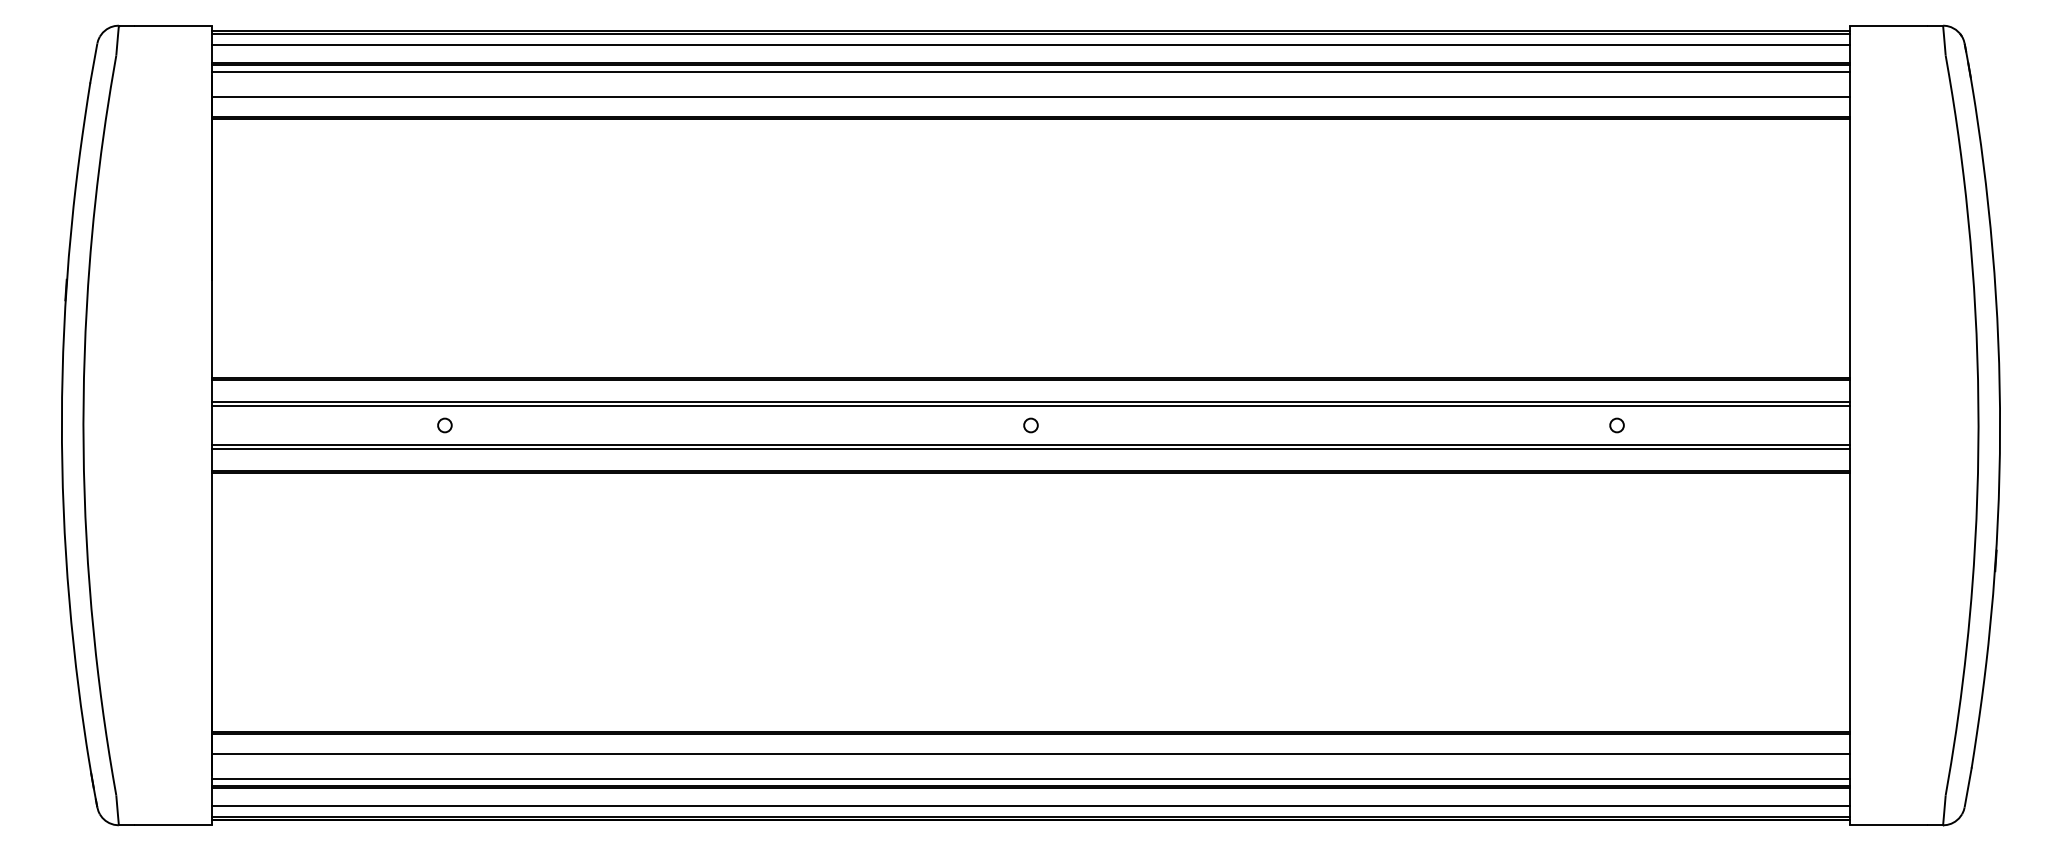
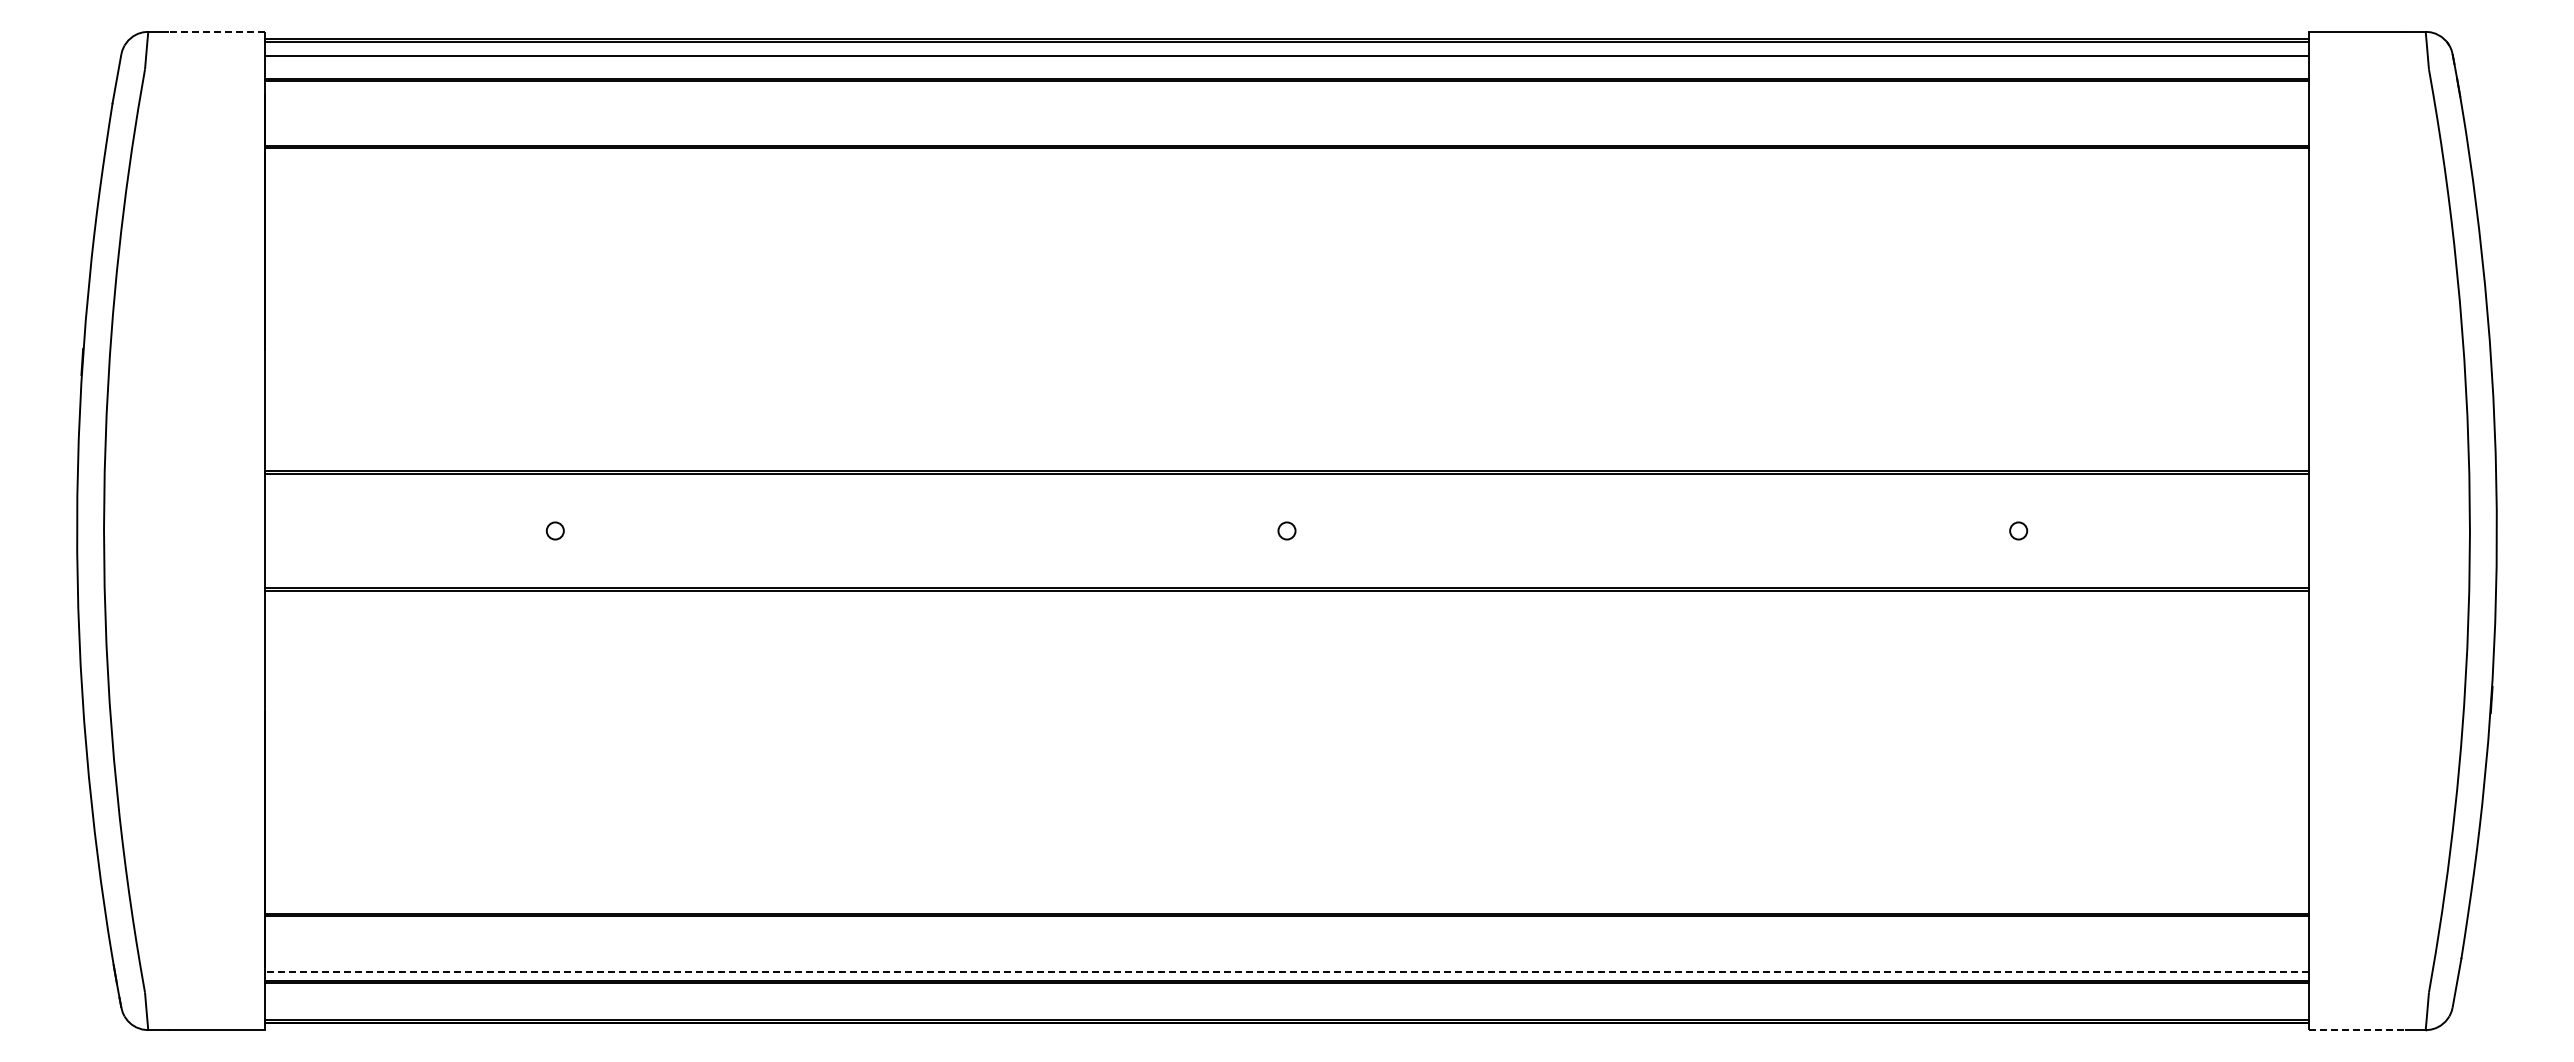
line: (173, 25) -> (216, 31), solid -> dashed
line: (1030, 71) -> (1286, 89), removed
line: (1030, 96) -> (1286, 120), removed
line: (1030, 401) -> (1286, 501), removed
line: (1030, 405) -> (1286, 506), removed
line: (1030, 445) -> (1286, 555), removed
line: (1030, 449) -> (1286, 560), removed
line: (1030, 754) -> (1286, 941), removed
line: (1030, 779) -> (1286, 972), solid -> dashed
line: (1030, 806) -> (1286, 1006), removed
line: (1888, 825) -> (2357, 1030), solid -> dashed

